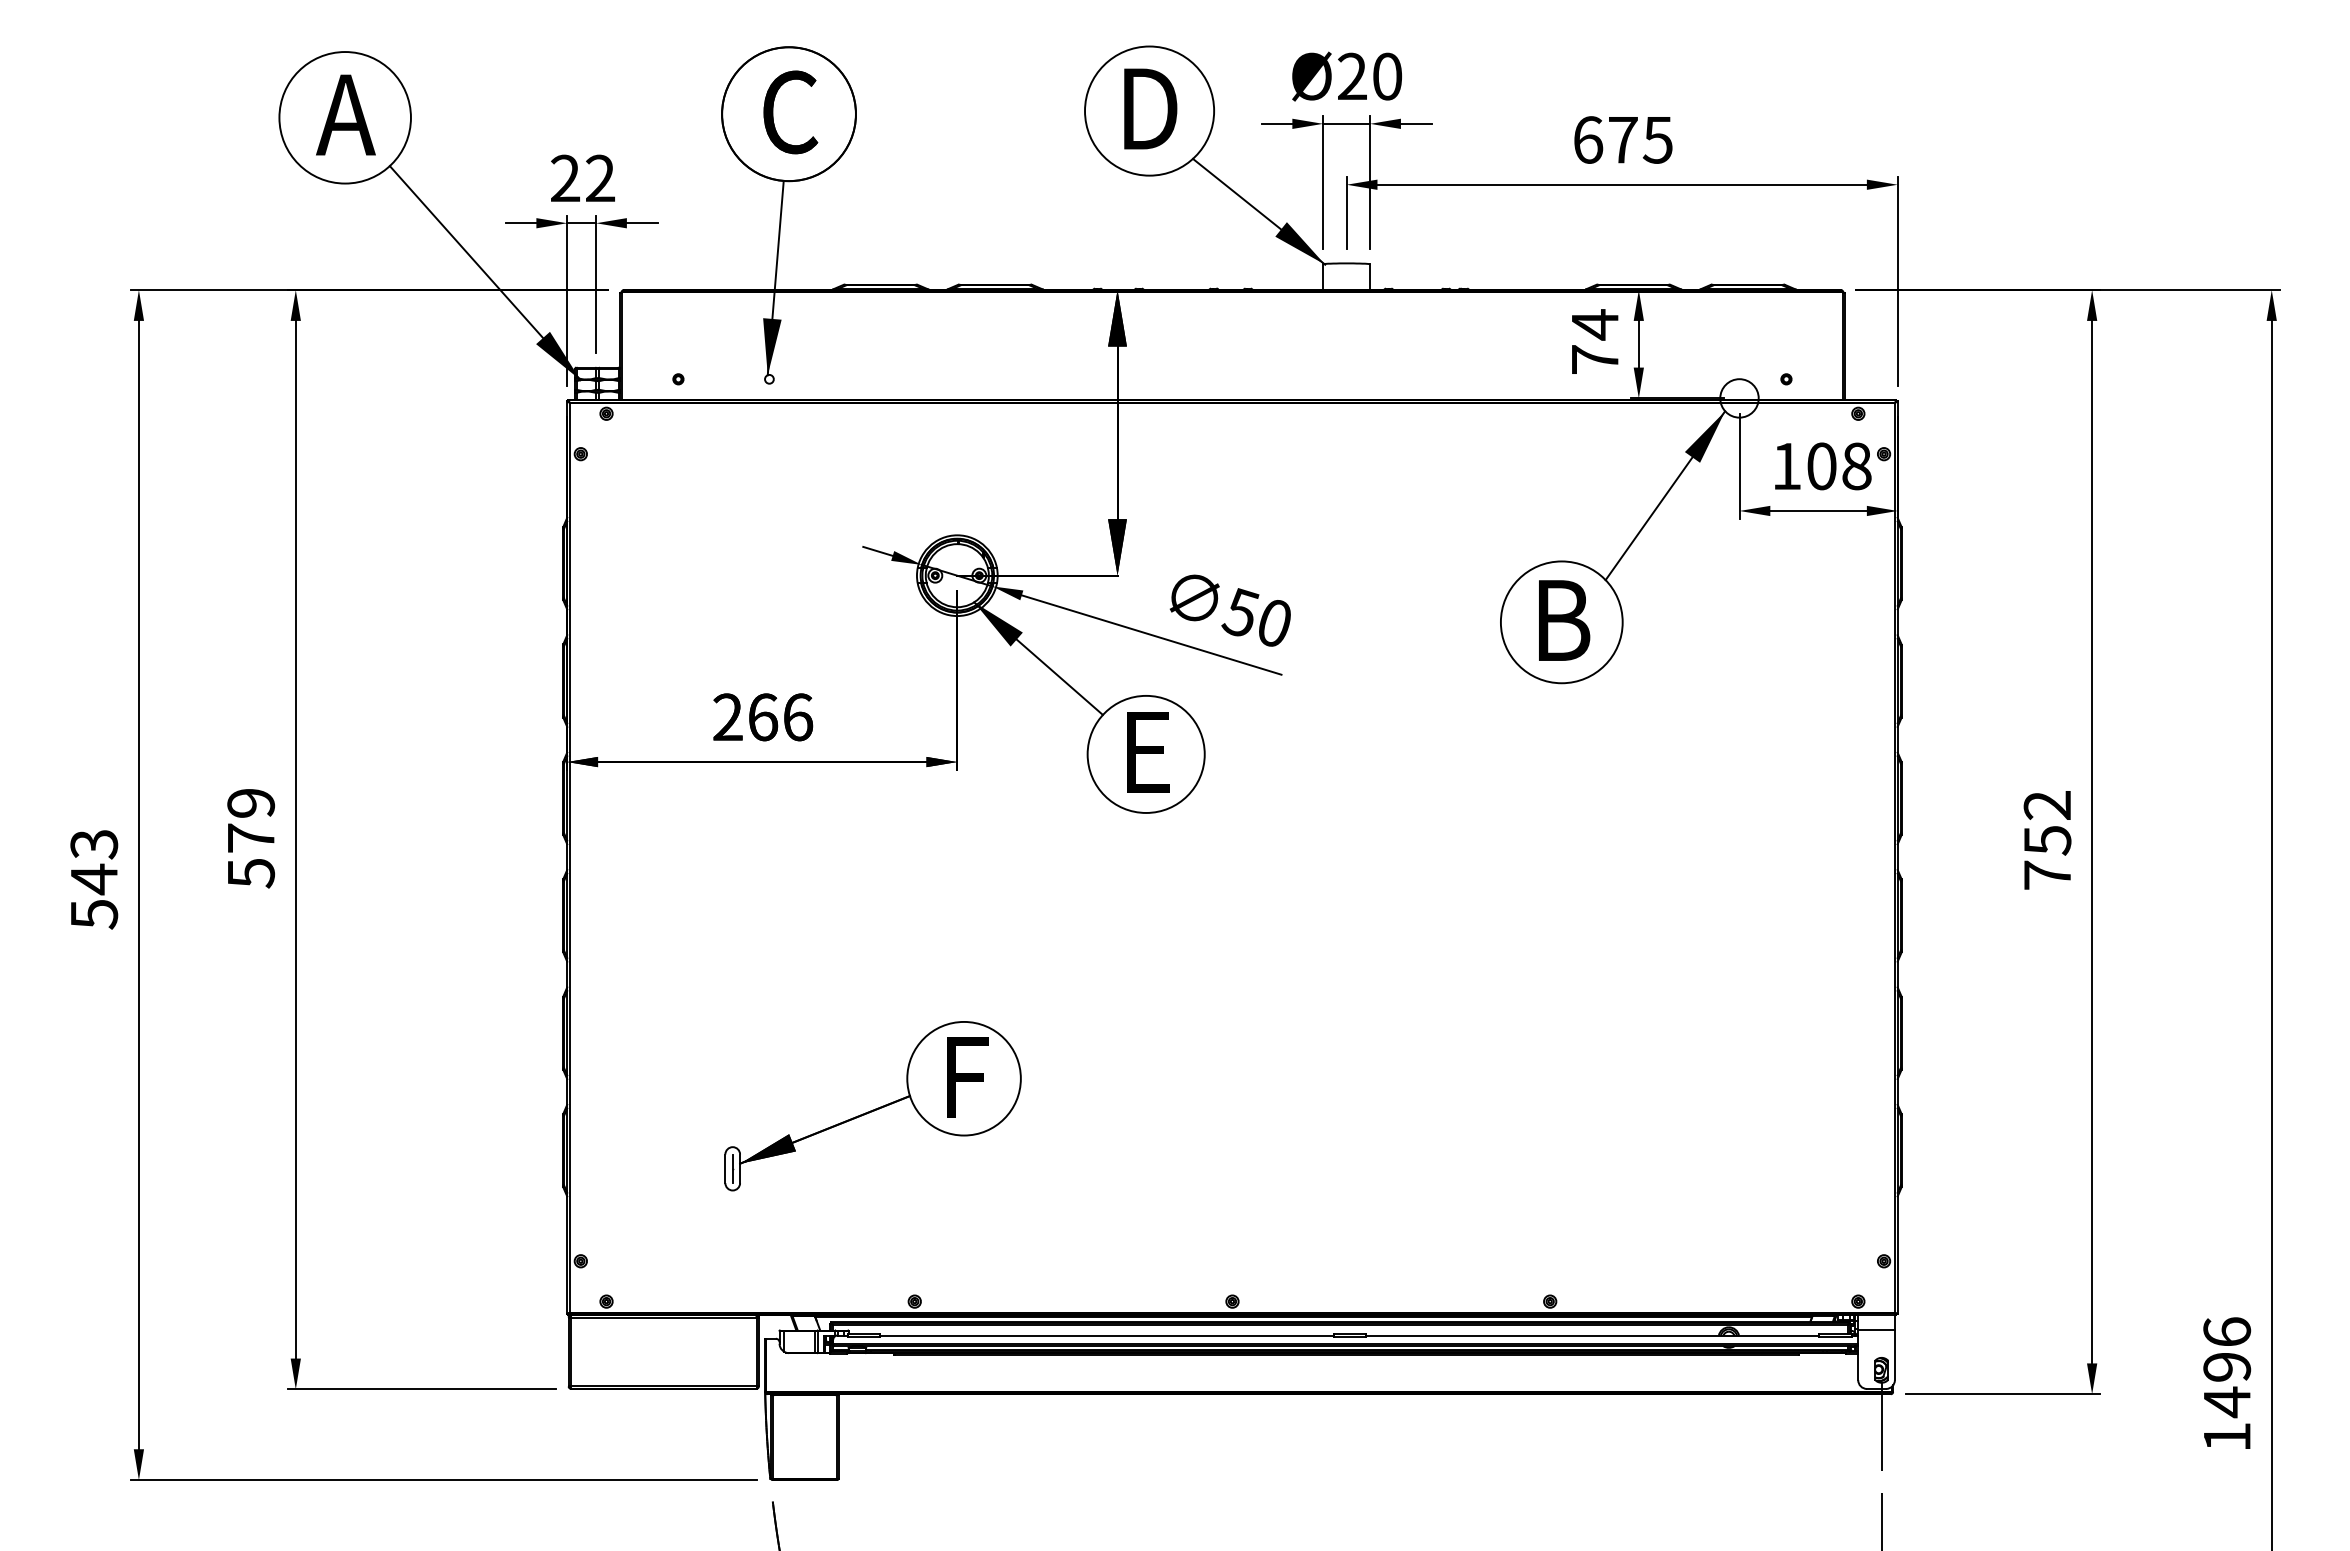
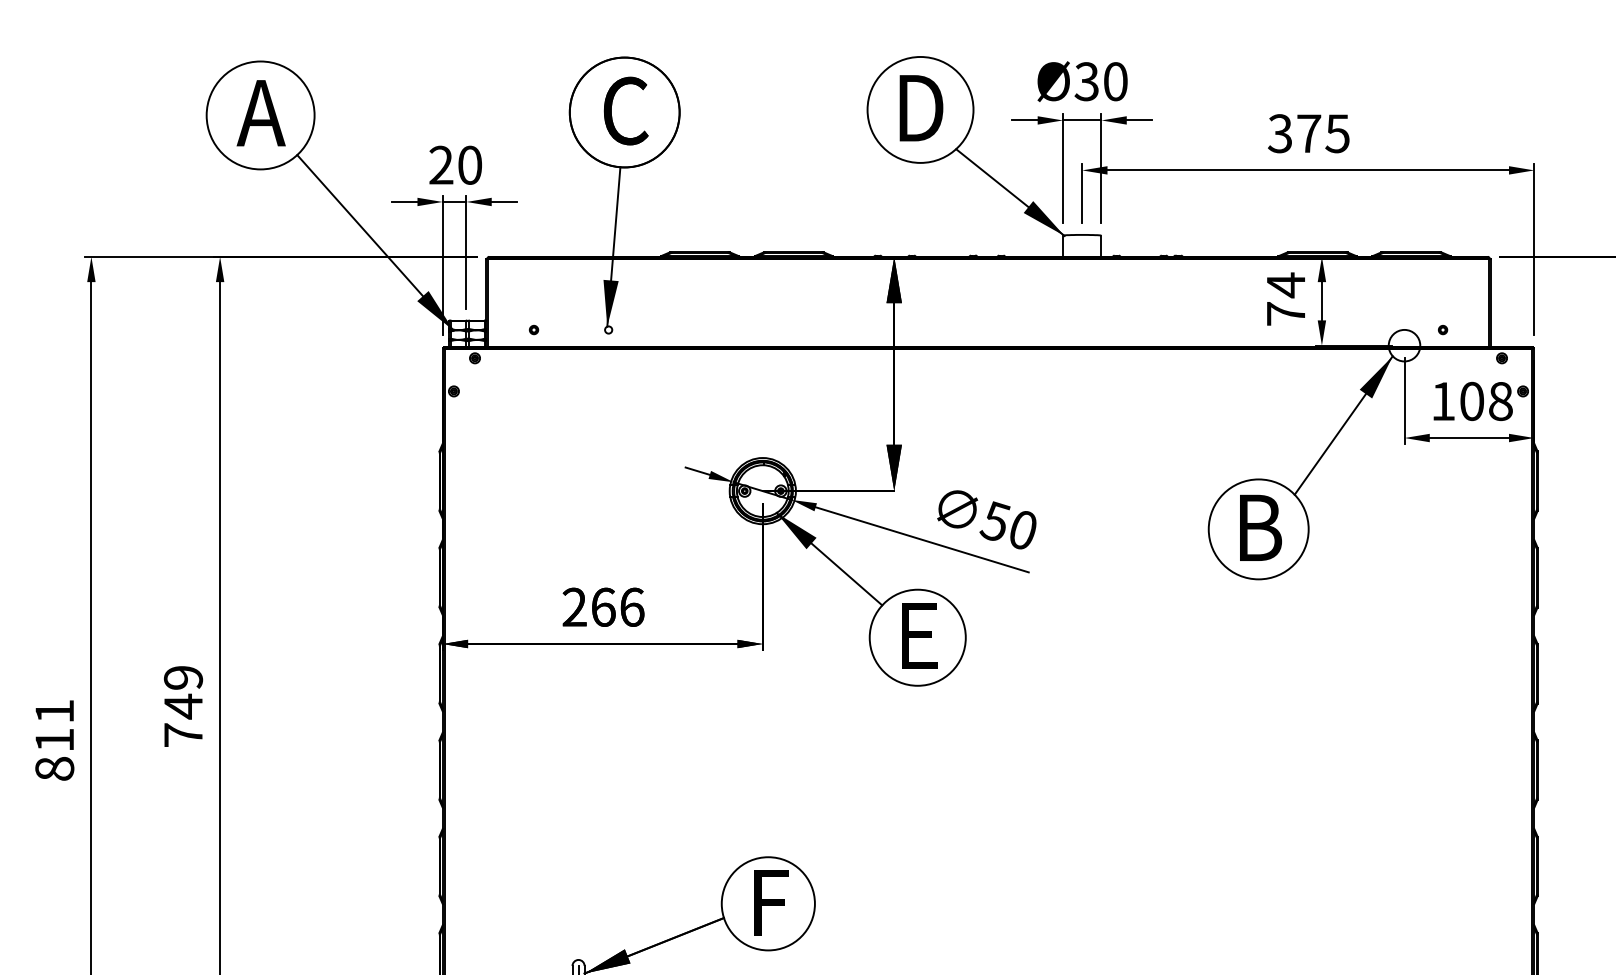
text: (1351, 76) -> (1086, 81), Ø20 -> Ø30
text: (1588, 139) -> (1280, 133), 675 -> 375
text: (600, 178) -> (470, 165), 22 -> 20
text: (251, 855) -> (183, 720), 579 -> 749
text: (94, 879) -> (54, 740), 543 -> 811

